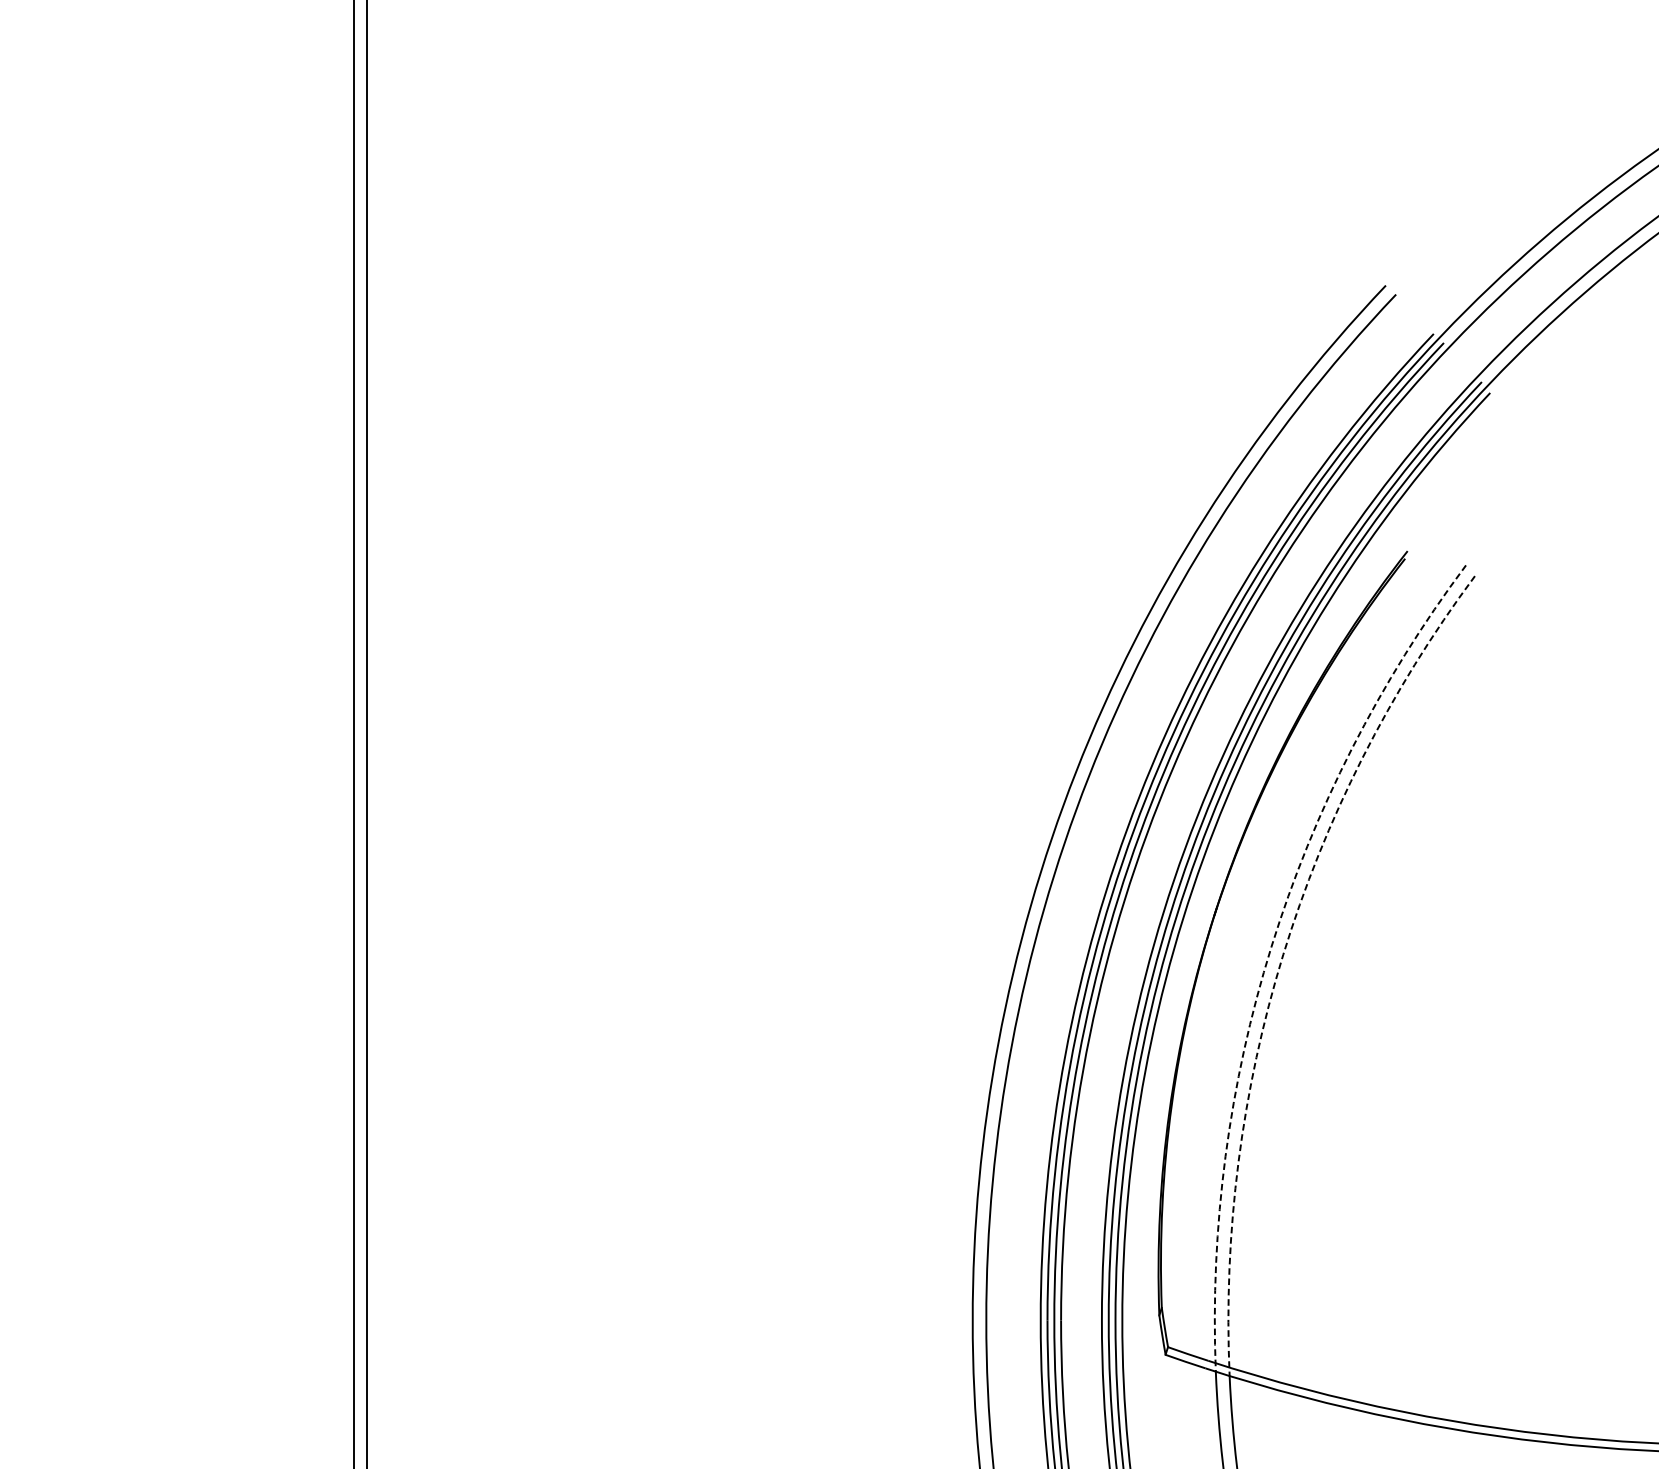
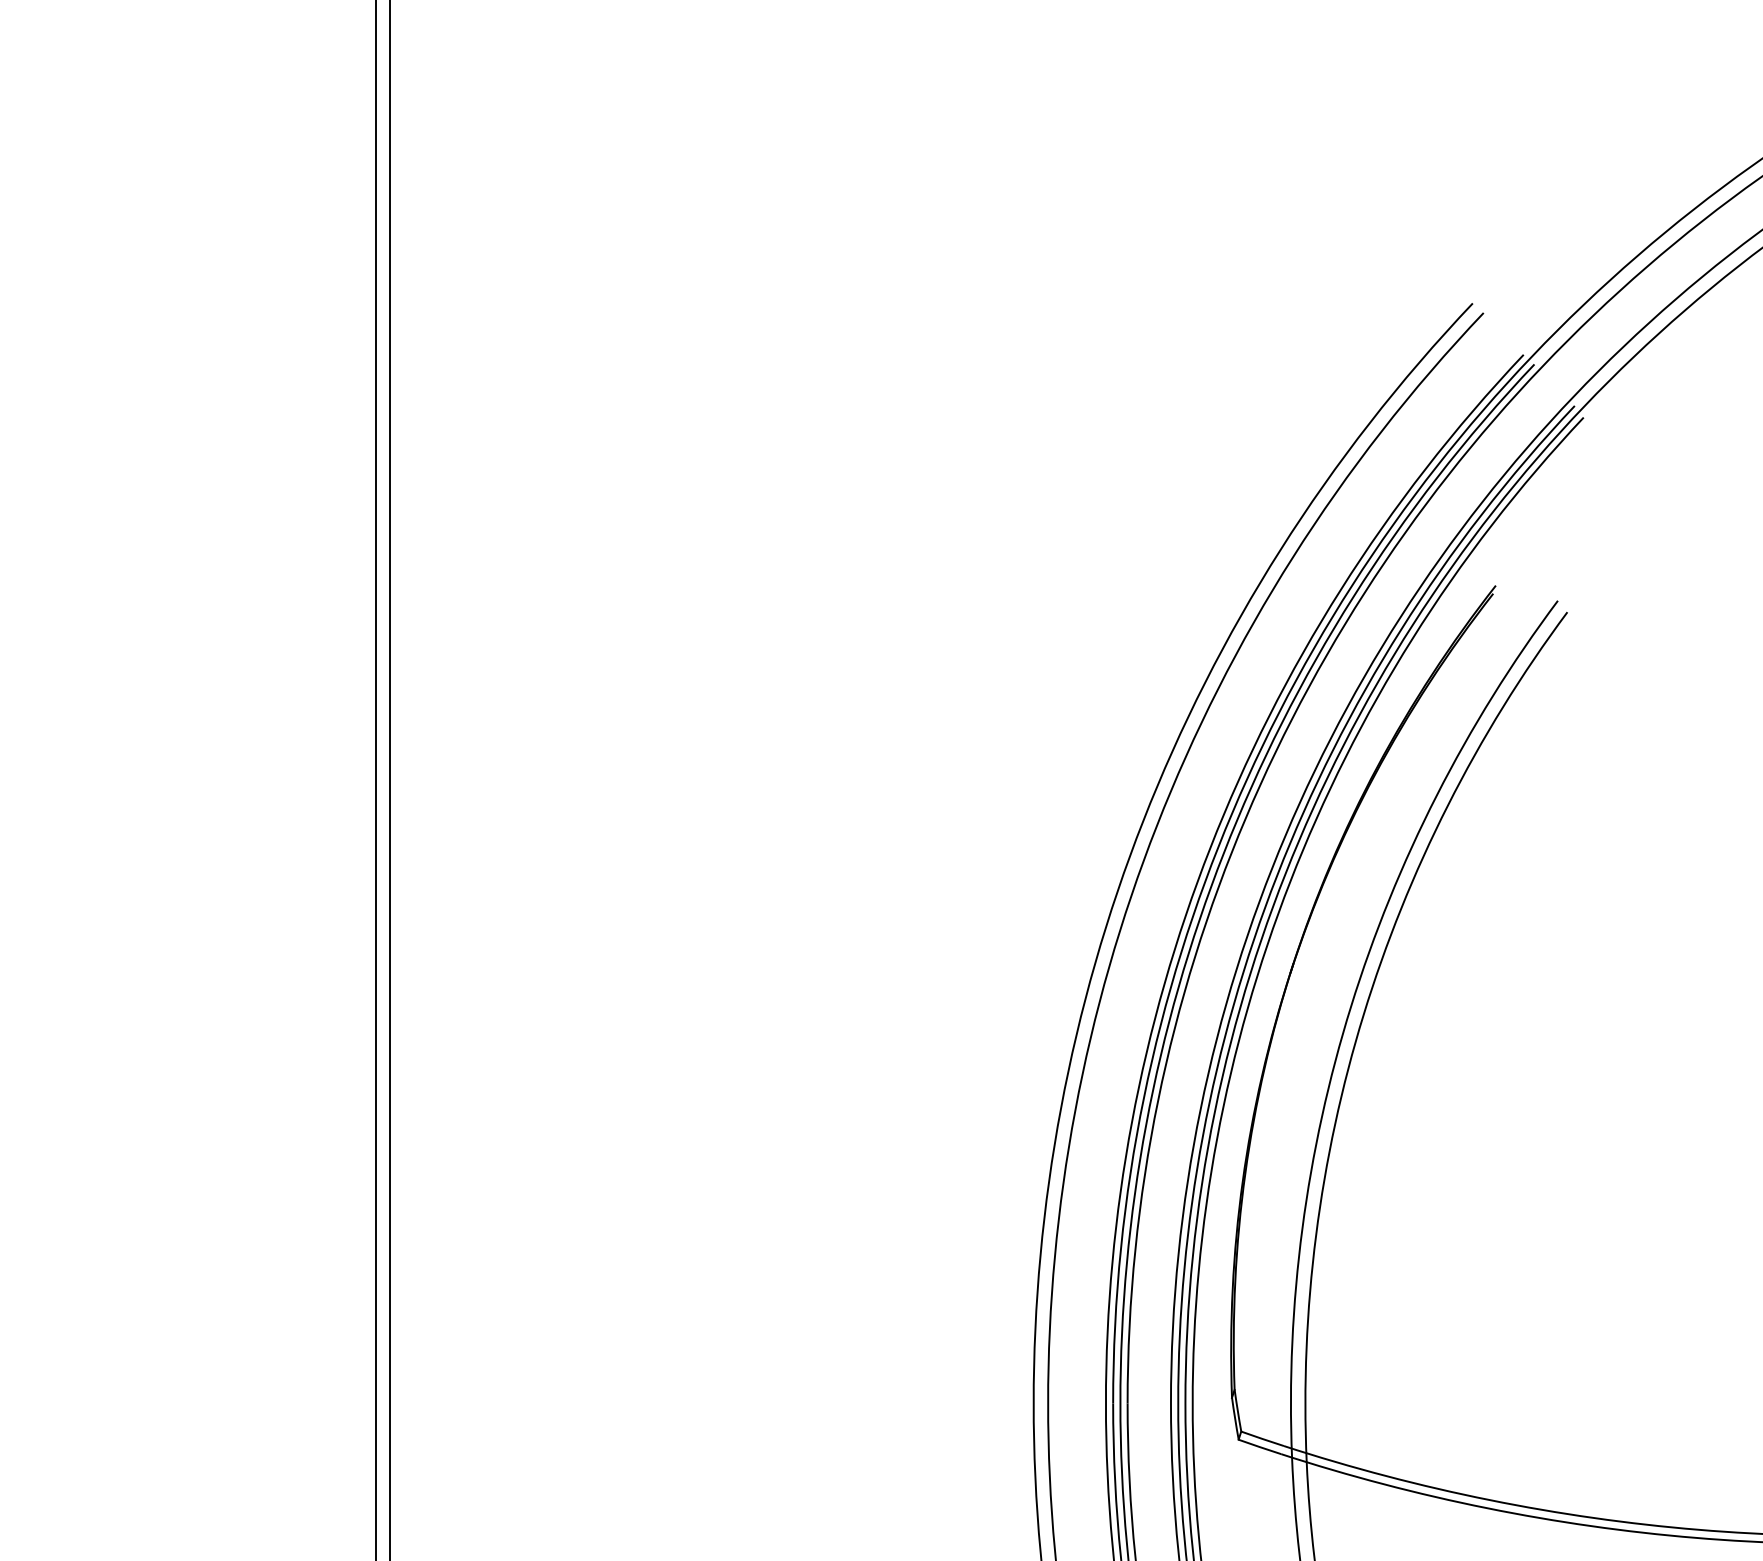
arc: (1271, 947) -> (1351, 1006), dashed -> solid
arc: (1283, 954) -> (1363, 1014), dashed -> solid

